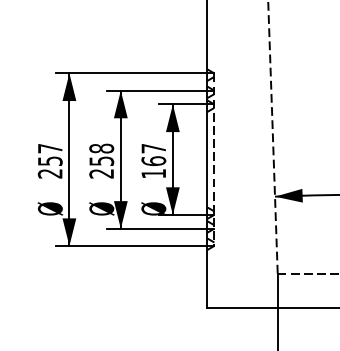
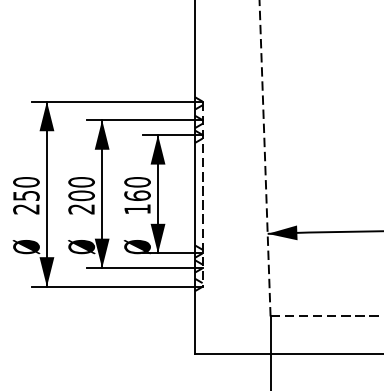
text: (50, 148) -> (26, 182), 257 -> 250
text: (153, 148) -> (137, 182), 167 -> 160
text: (101, 155) -> (81, 189), 258 -> 200

